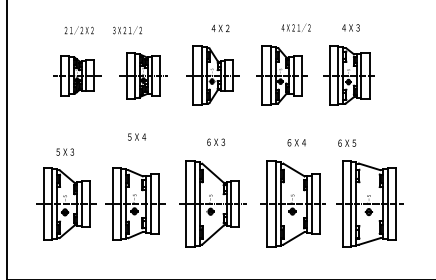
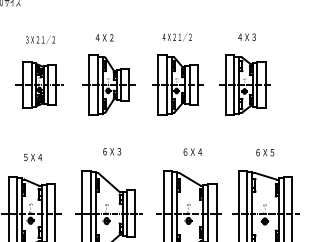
text: (220, 27) -> (104, 36), moved
text: (295, 27) -> (176, 36), moved
text: (127, 30) -> (40, 39), moved
text: (137, 136) -> (33, 156), moved
text: (347, 142) -> (265, 151), moved

